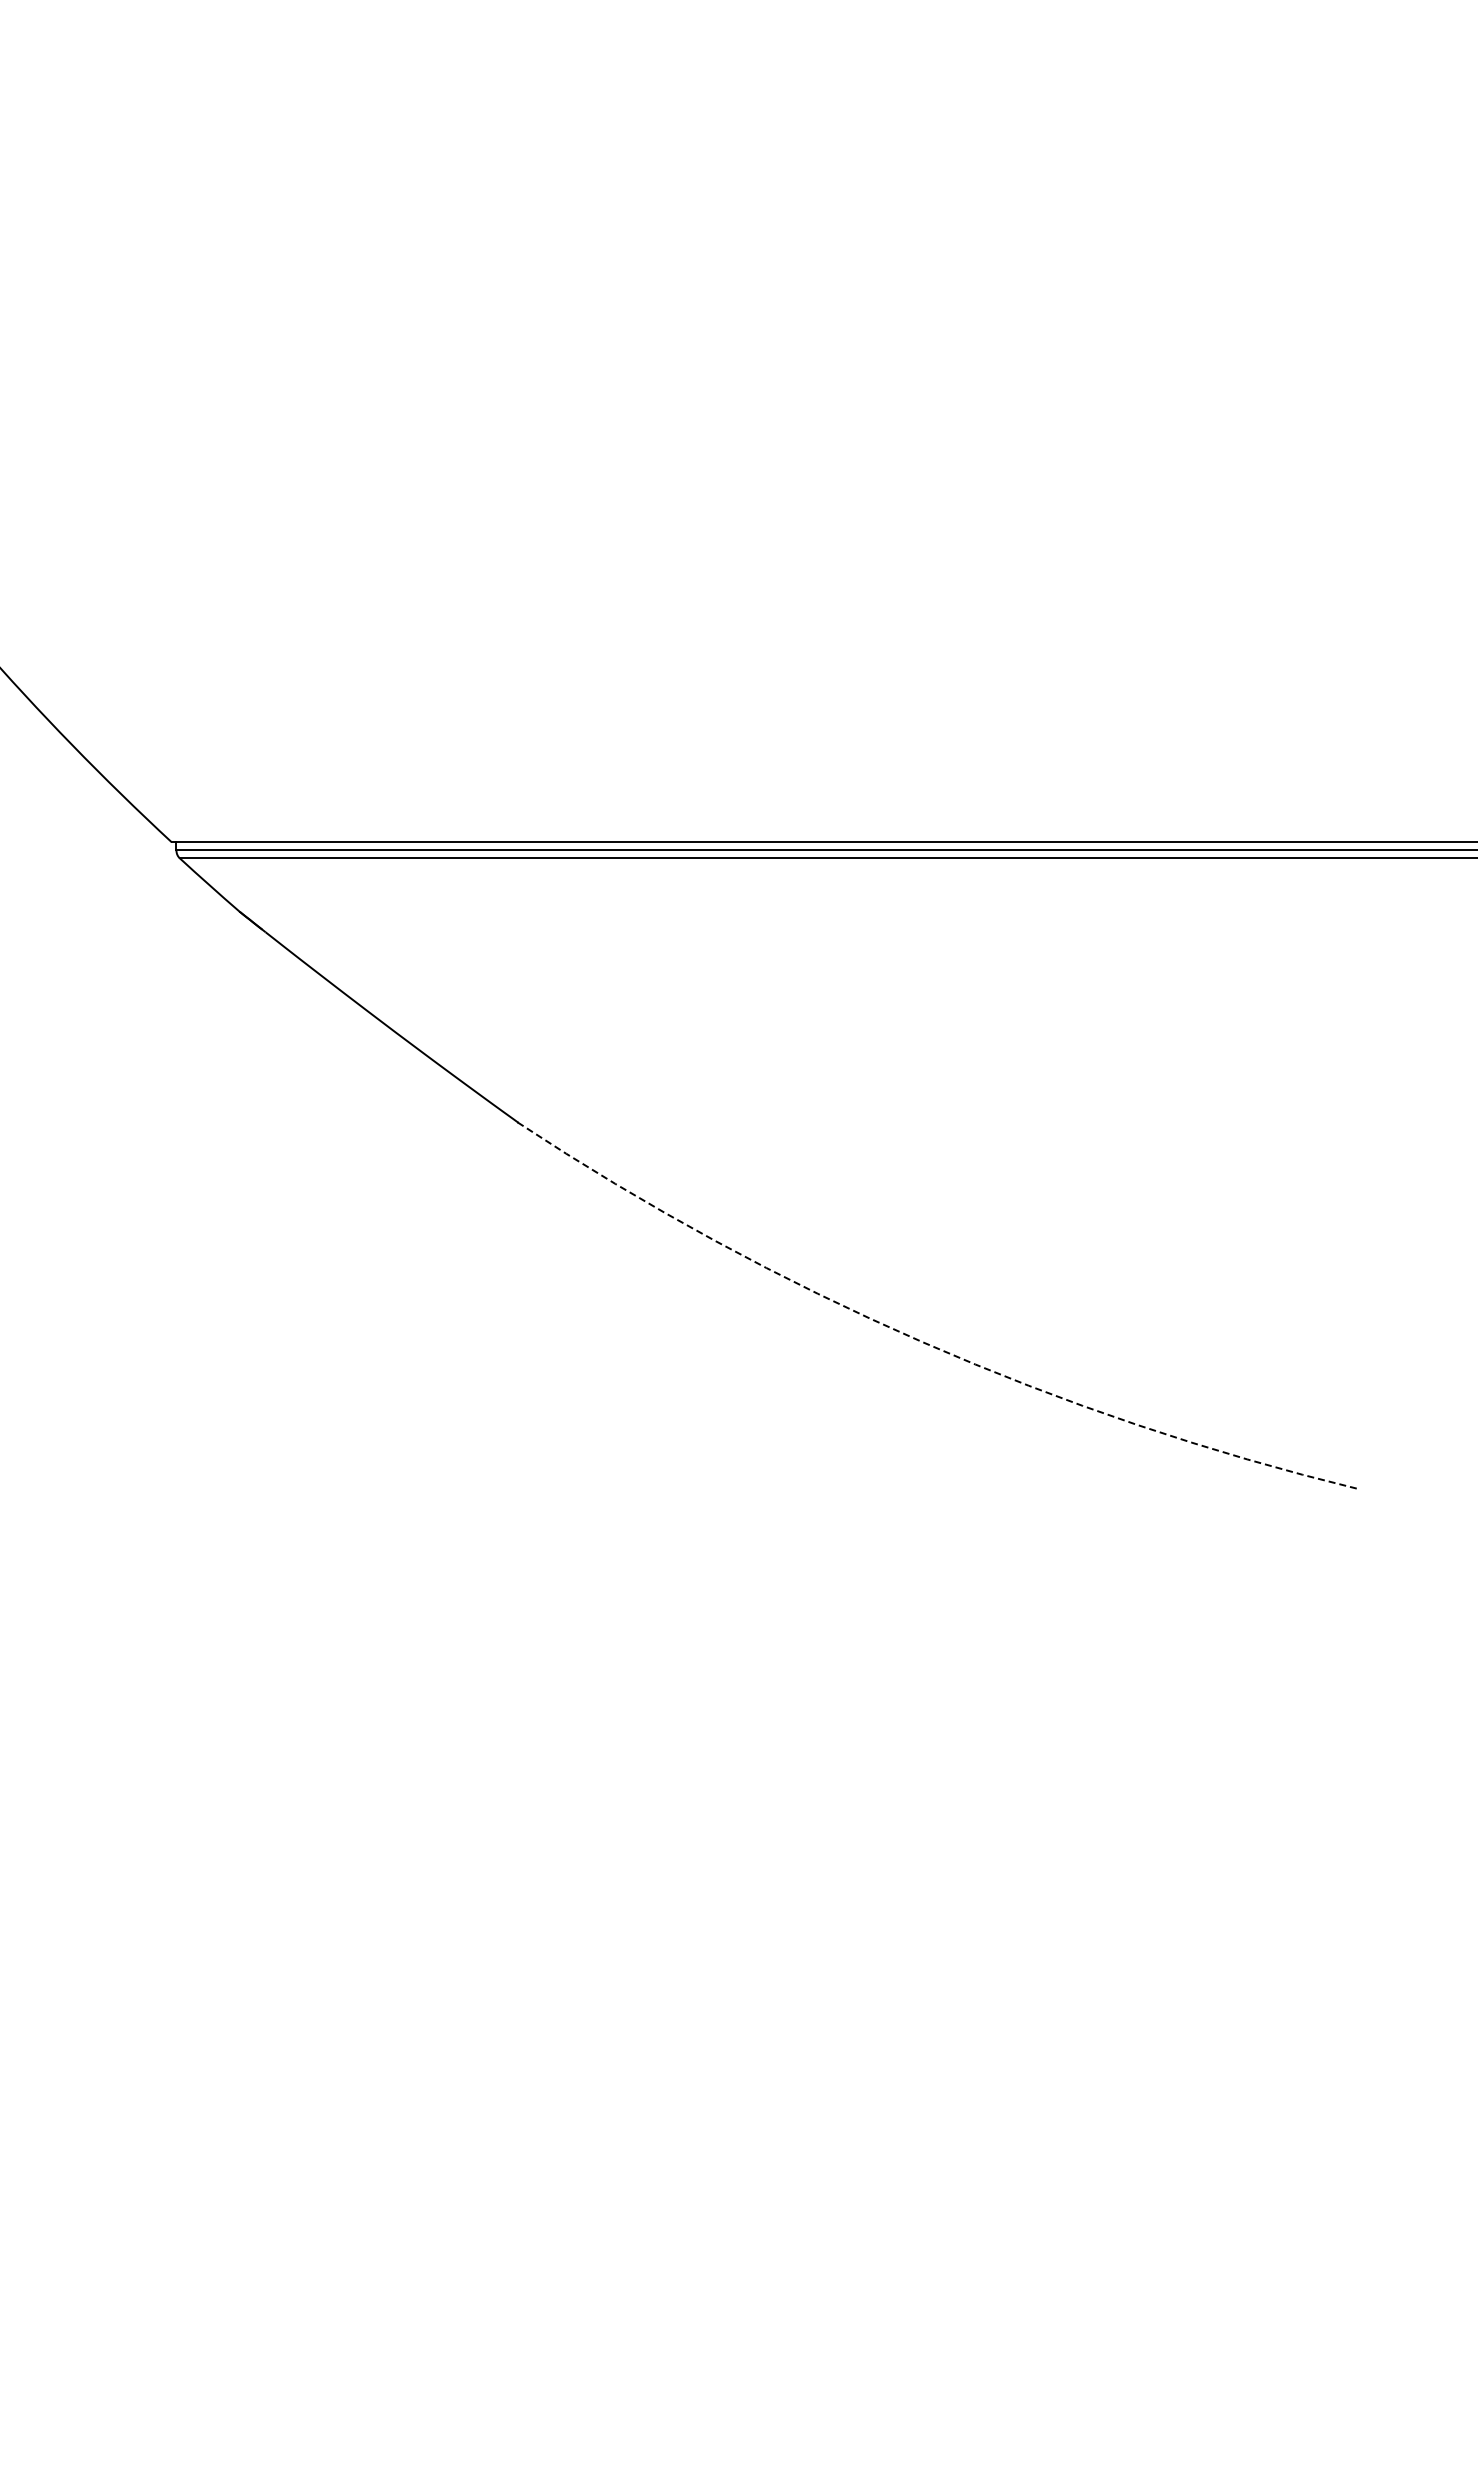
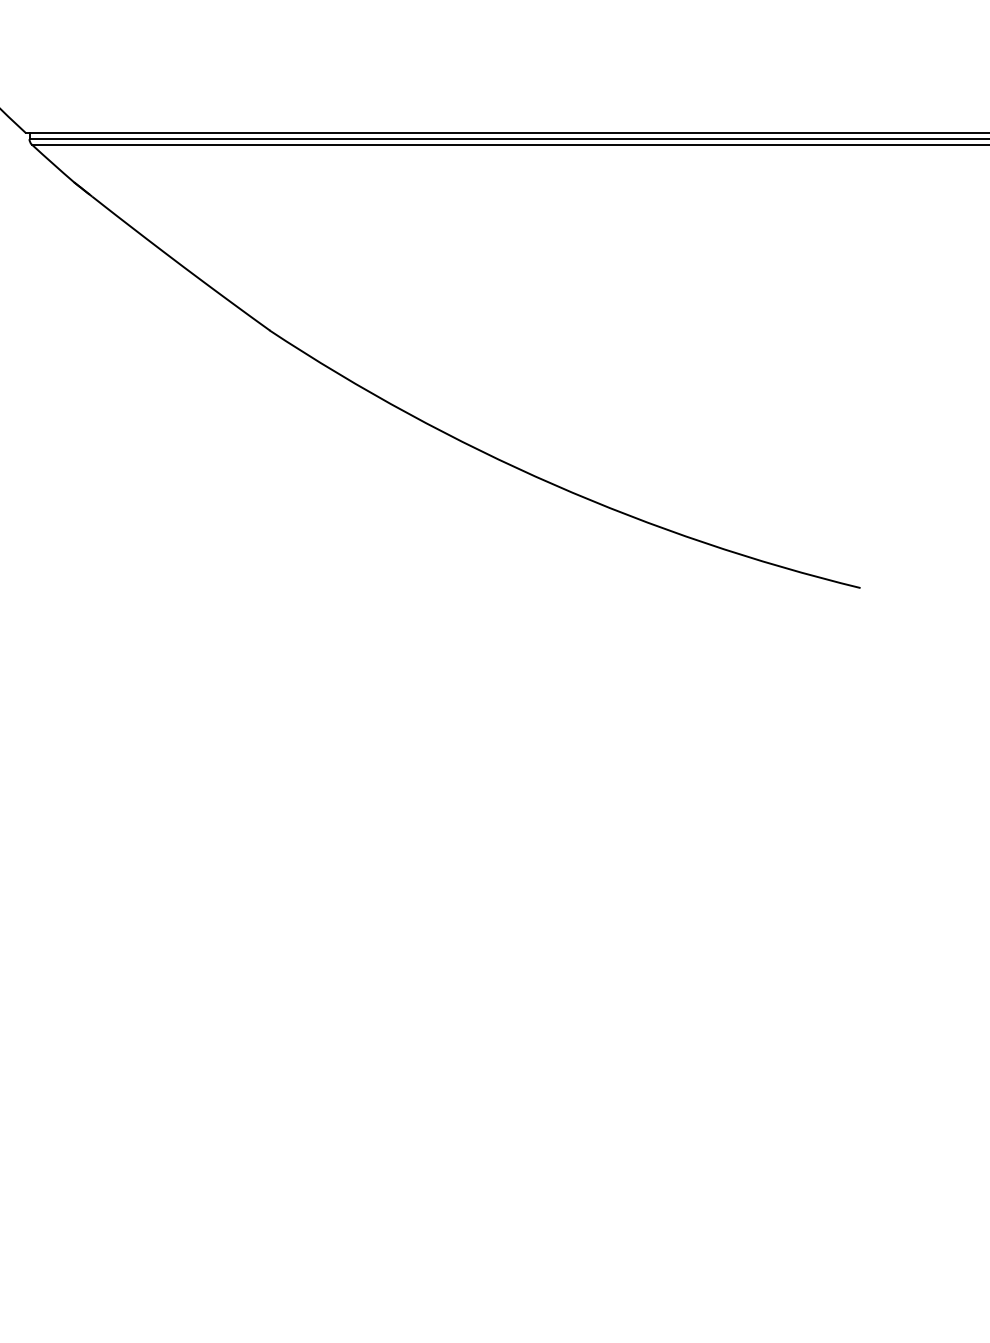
arc: (922, 1342) -> (553, 485), dashed -> solid

